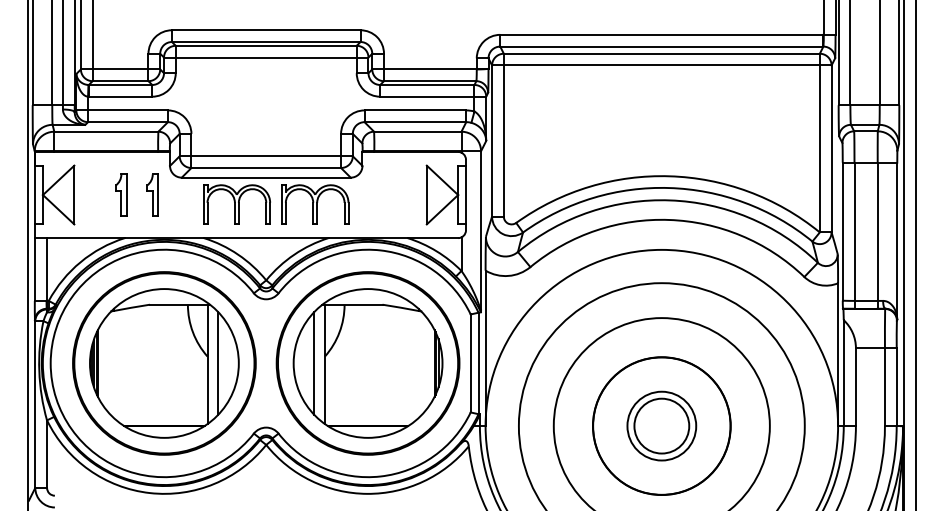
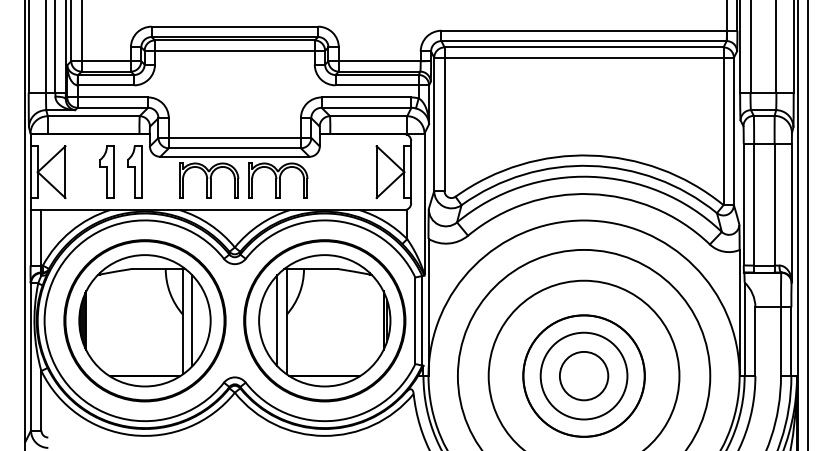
part: (121, 194) -> (107, 171), size x1.43
part: (152, 194) -> (134, 171), size x1.43
circle: (661, 426) -> (583, 376), size x1.43

